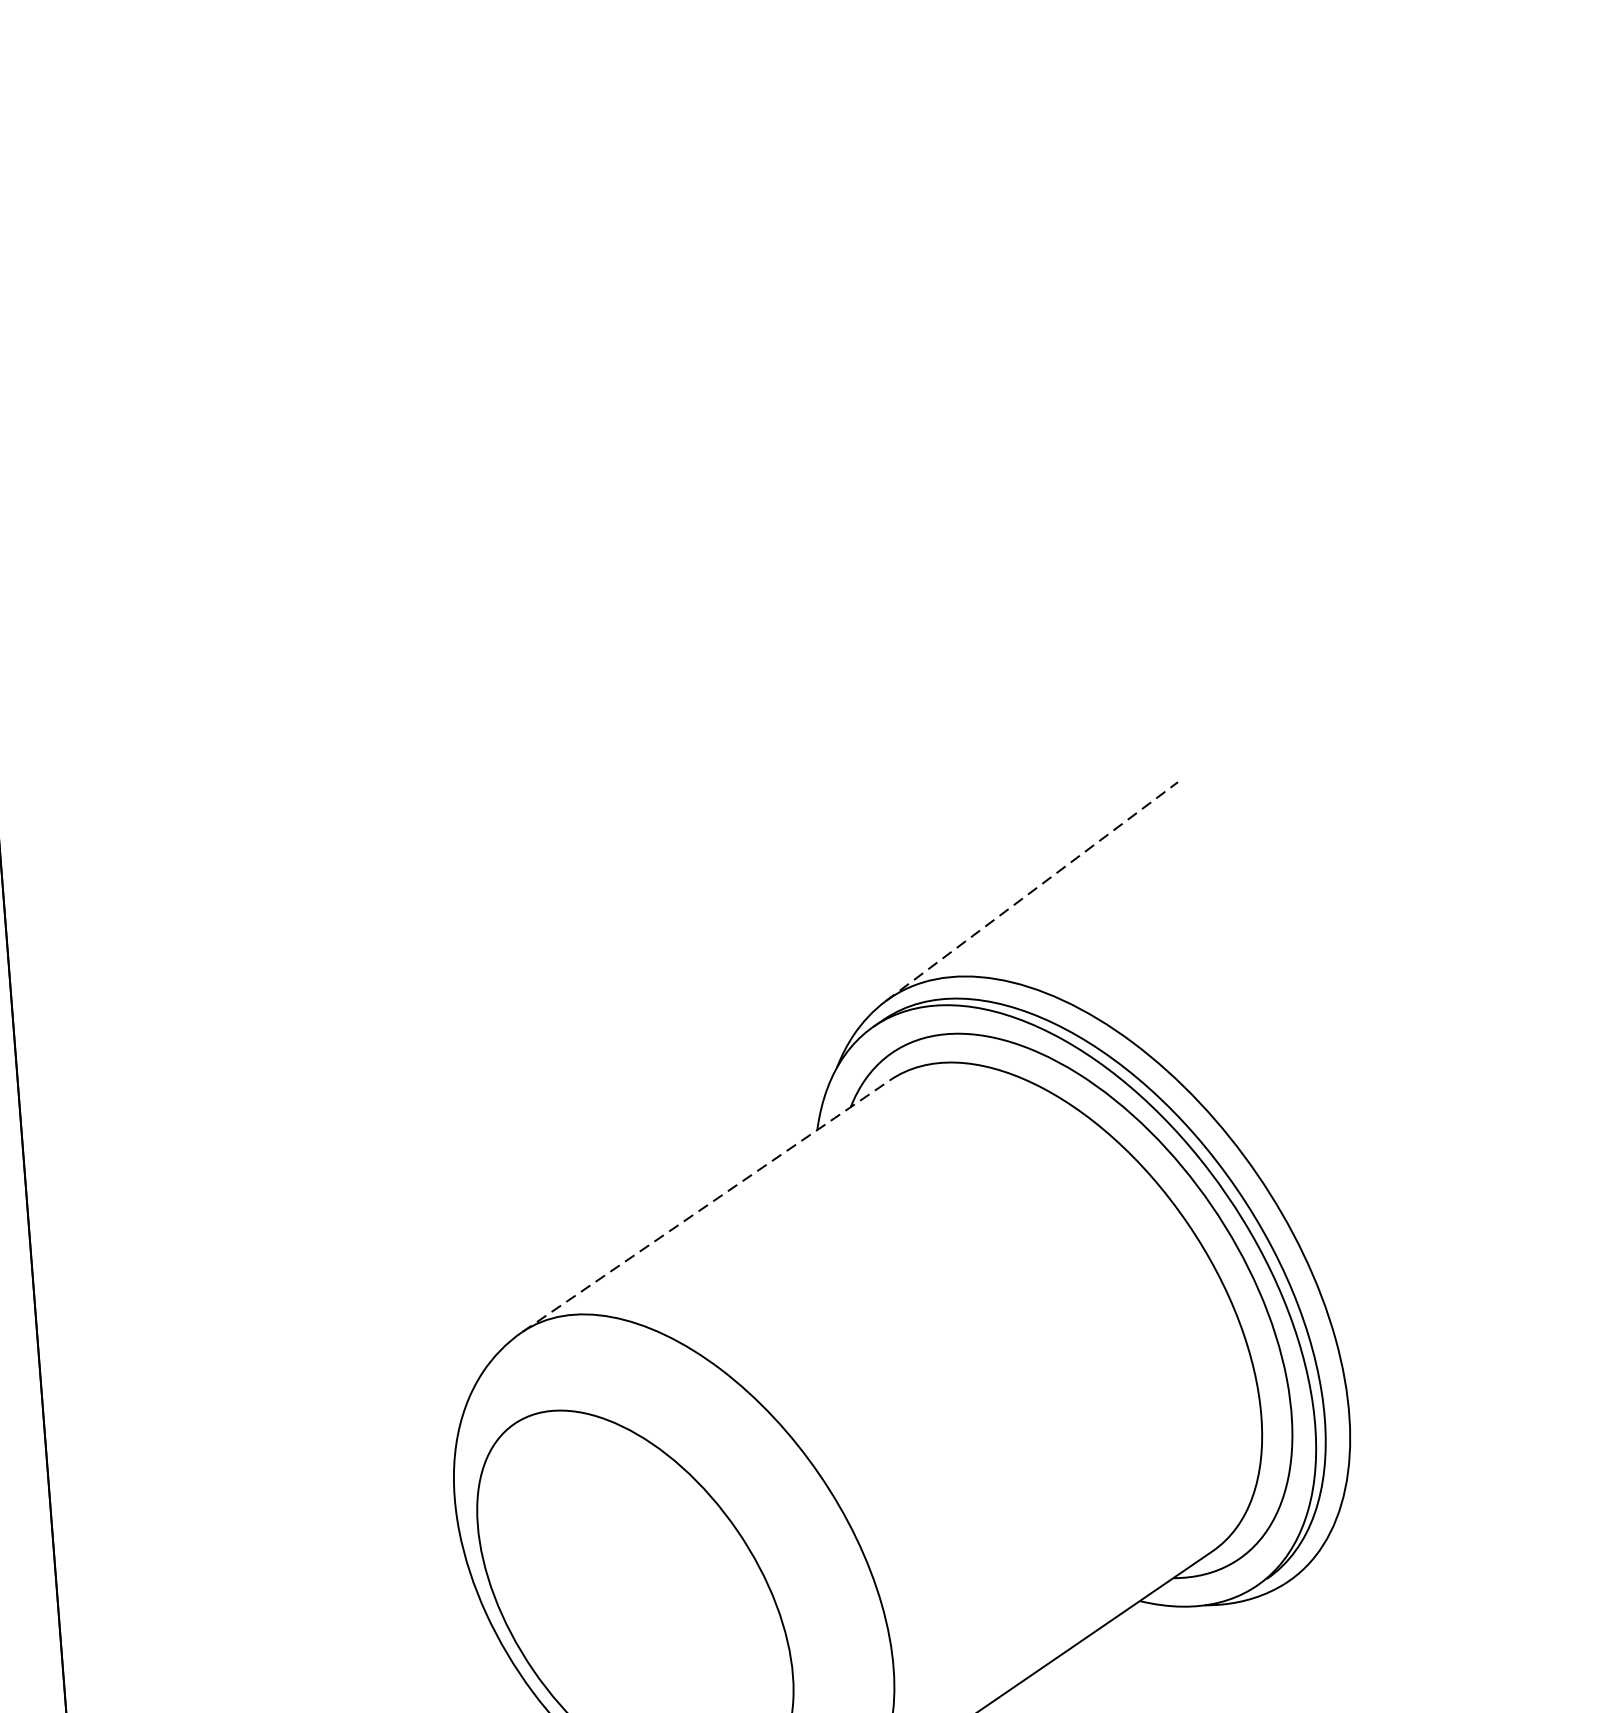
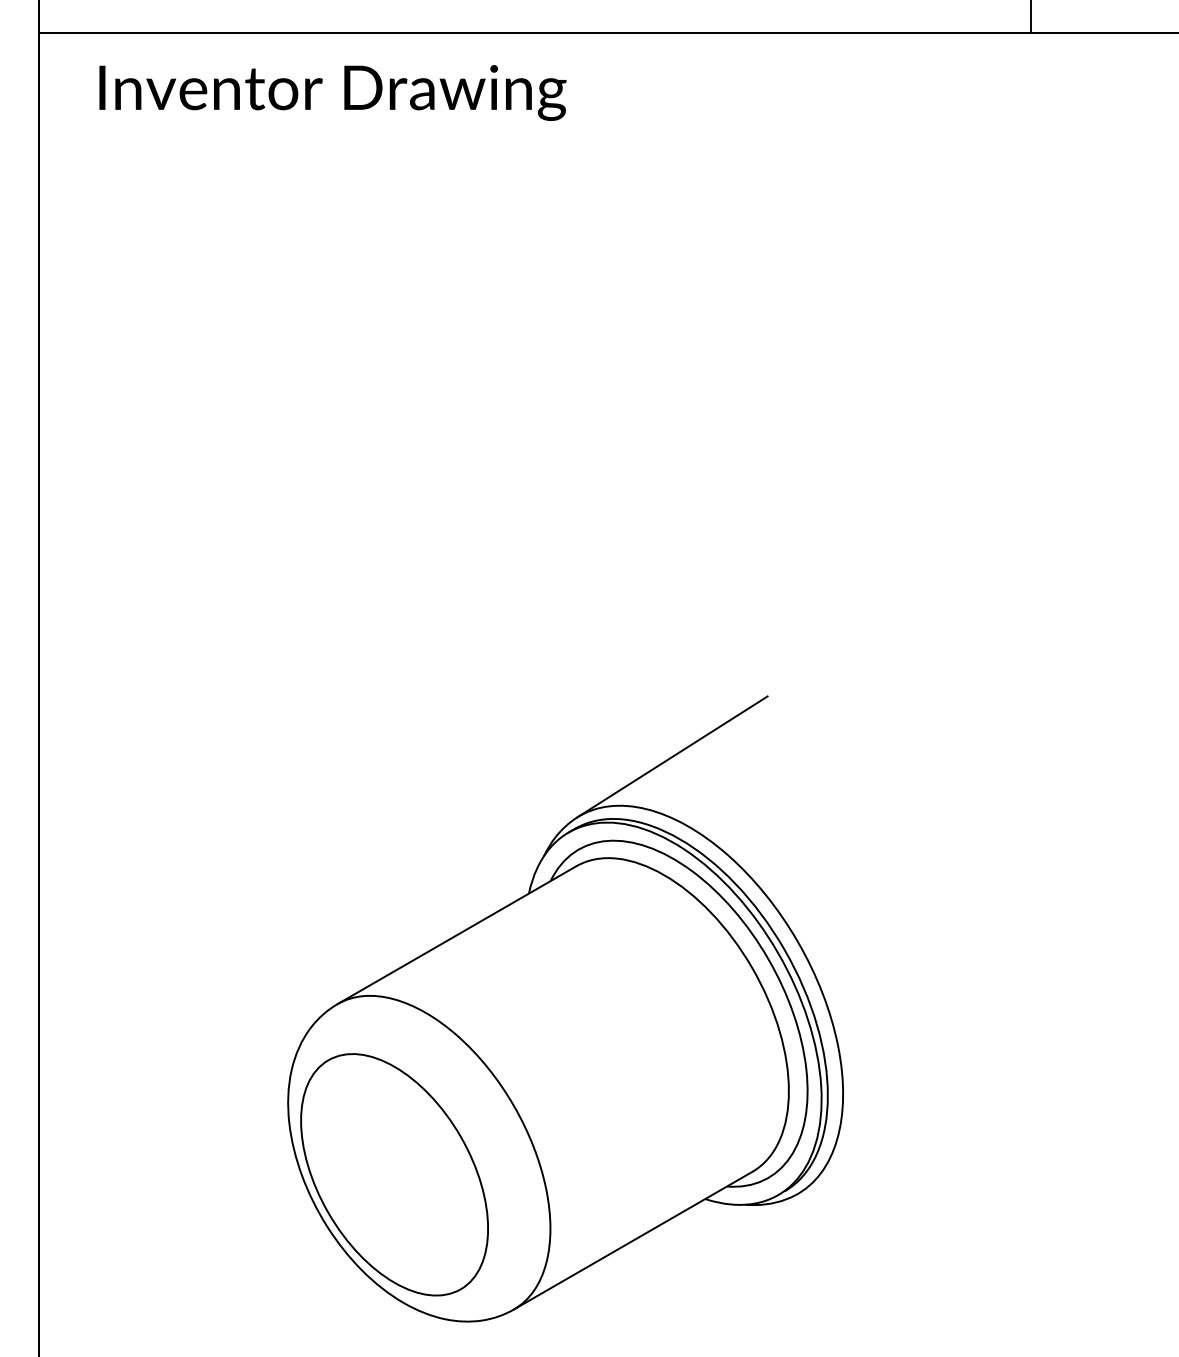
line: (1032, 892) -> (672, 757), dashed -> solid
line: (705, 1206) -> (456, 935), dashed -> solid

